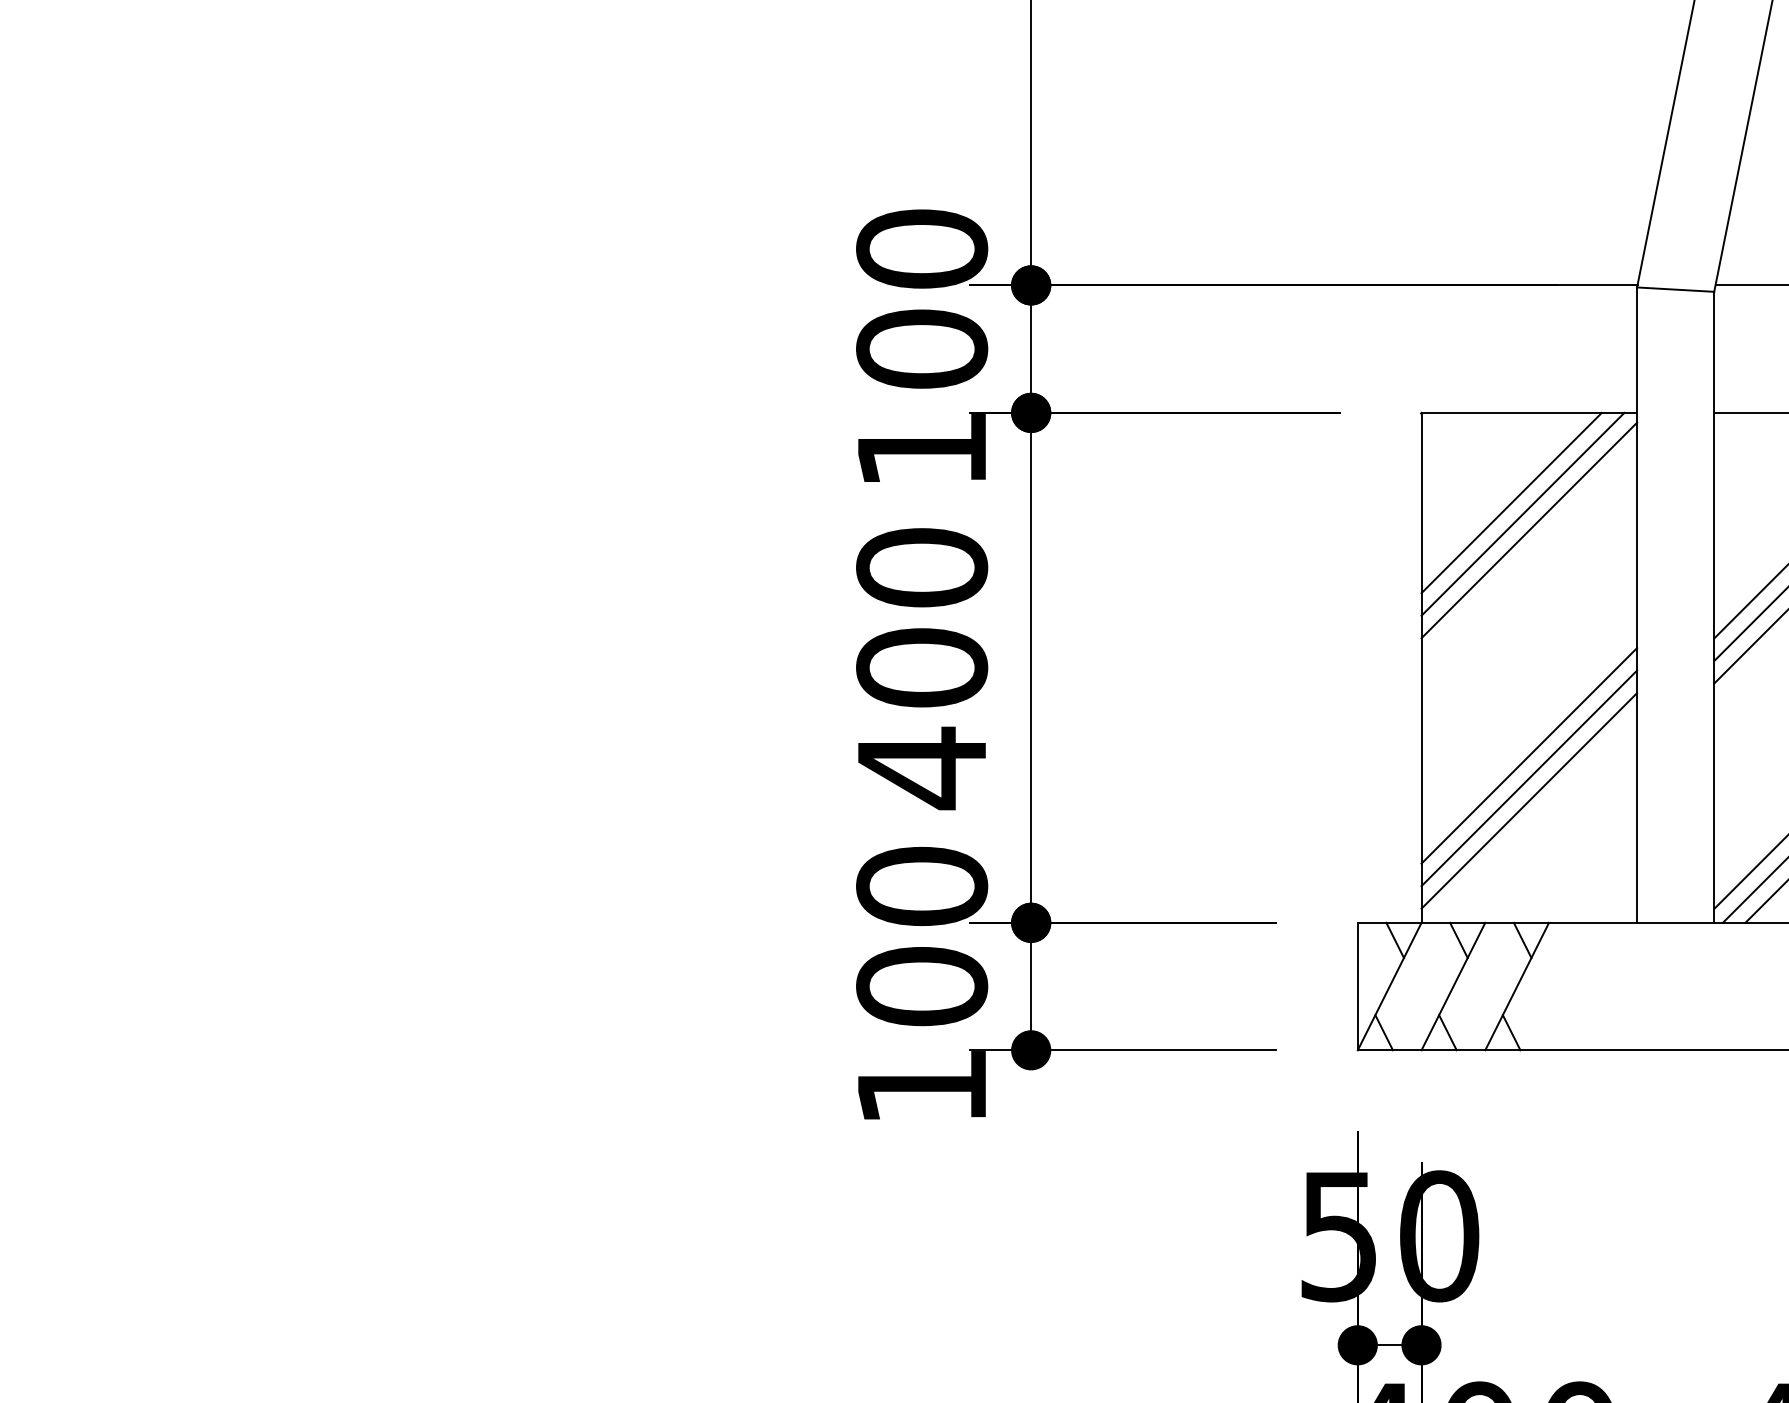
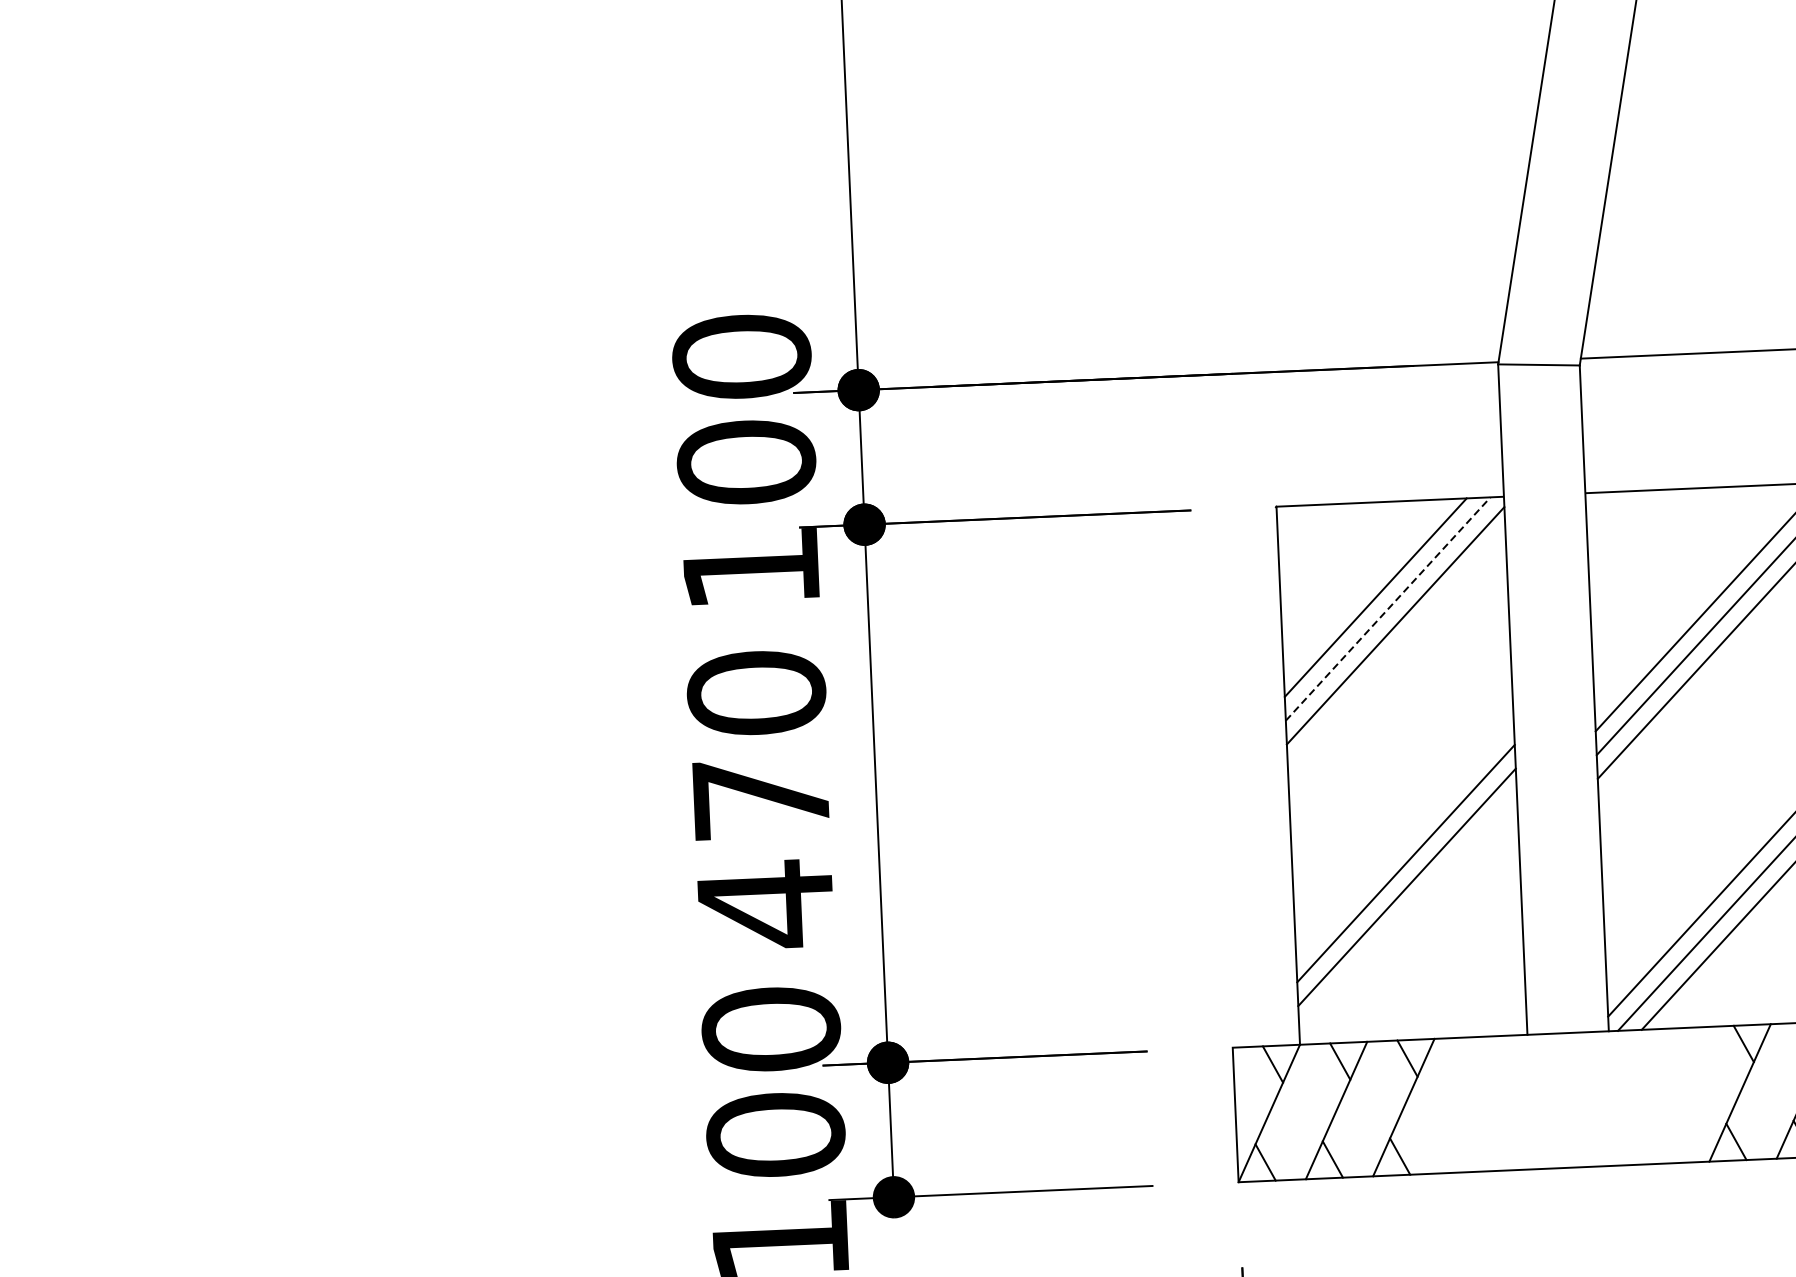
line: (1523, 513) -> (1388, 608), solid -> dashed
text: (922, 667) -> (761, 798), 400 -> 470
line: (1529, 800) -> (1408, 910), removed

